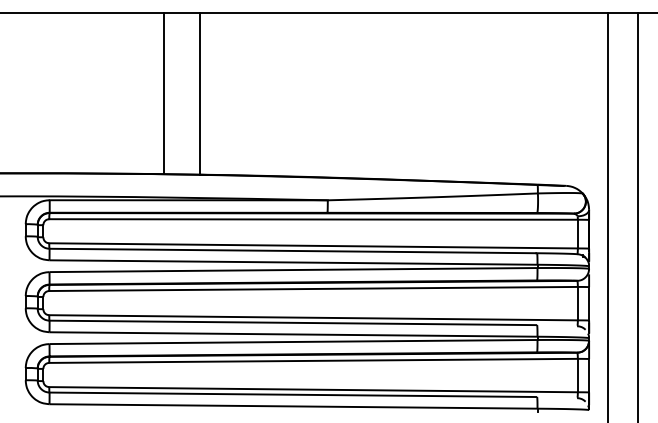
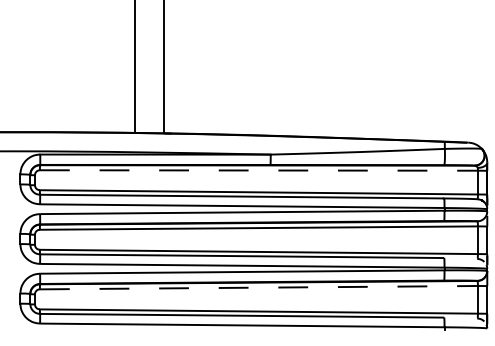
line: (314, 219) -> (259, 170), solid -> dashed
line: (314, 360) -> (259, 287), solid -> dashed

